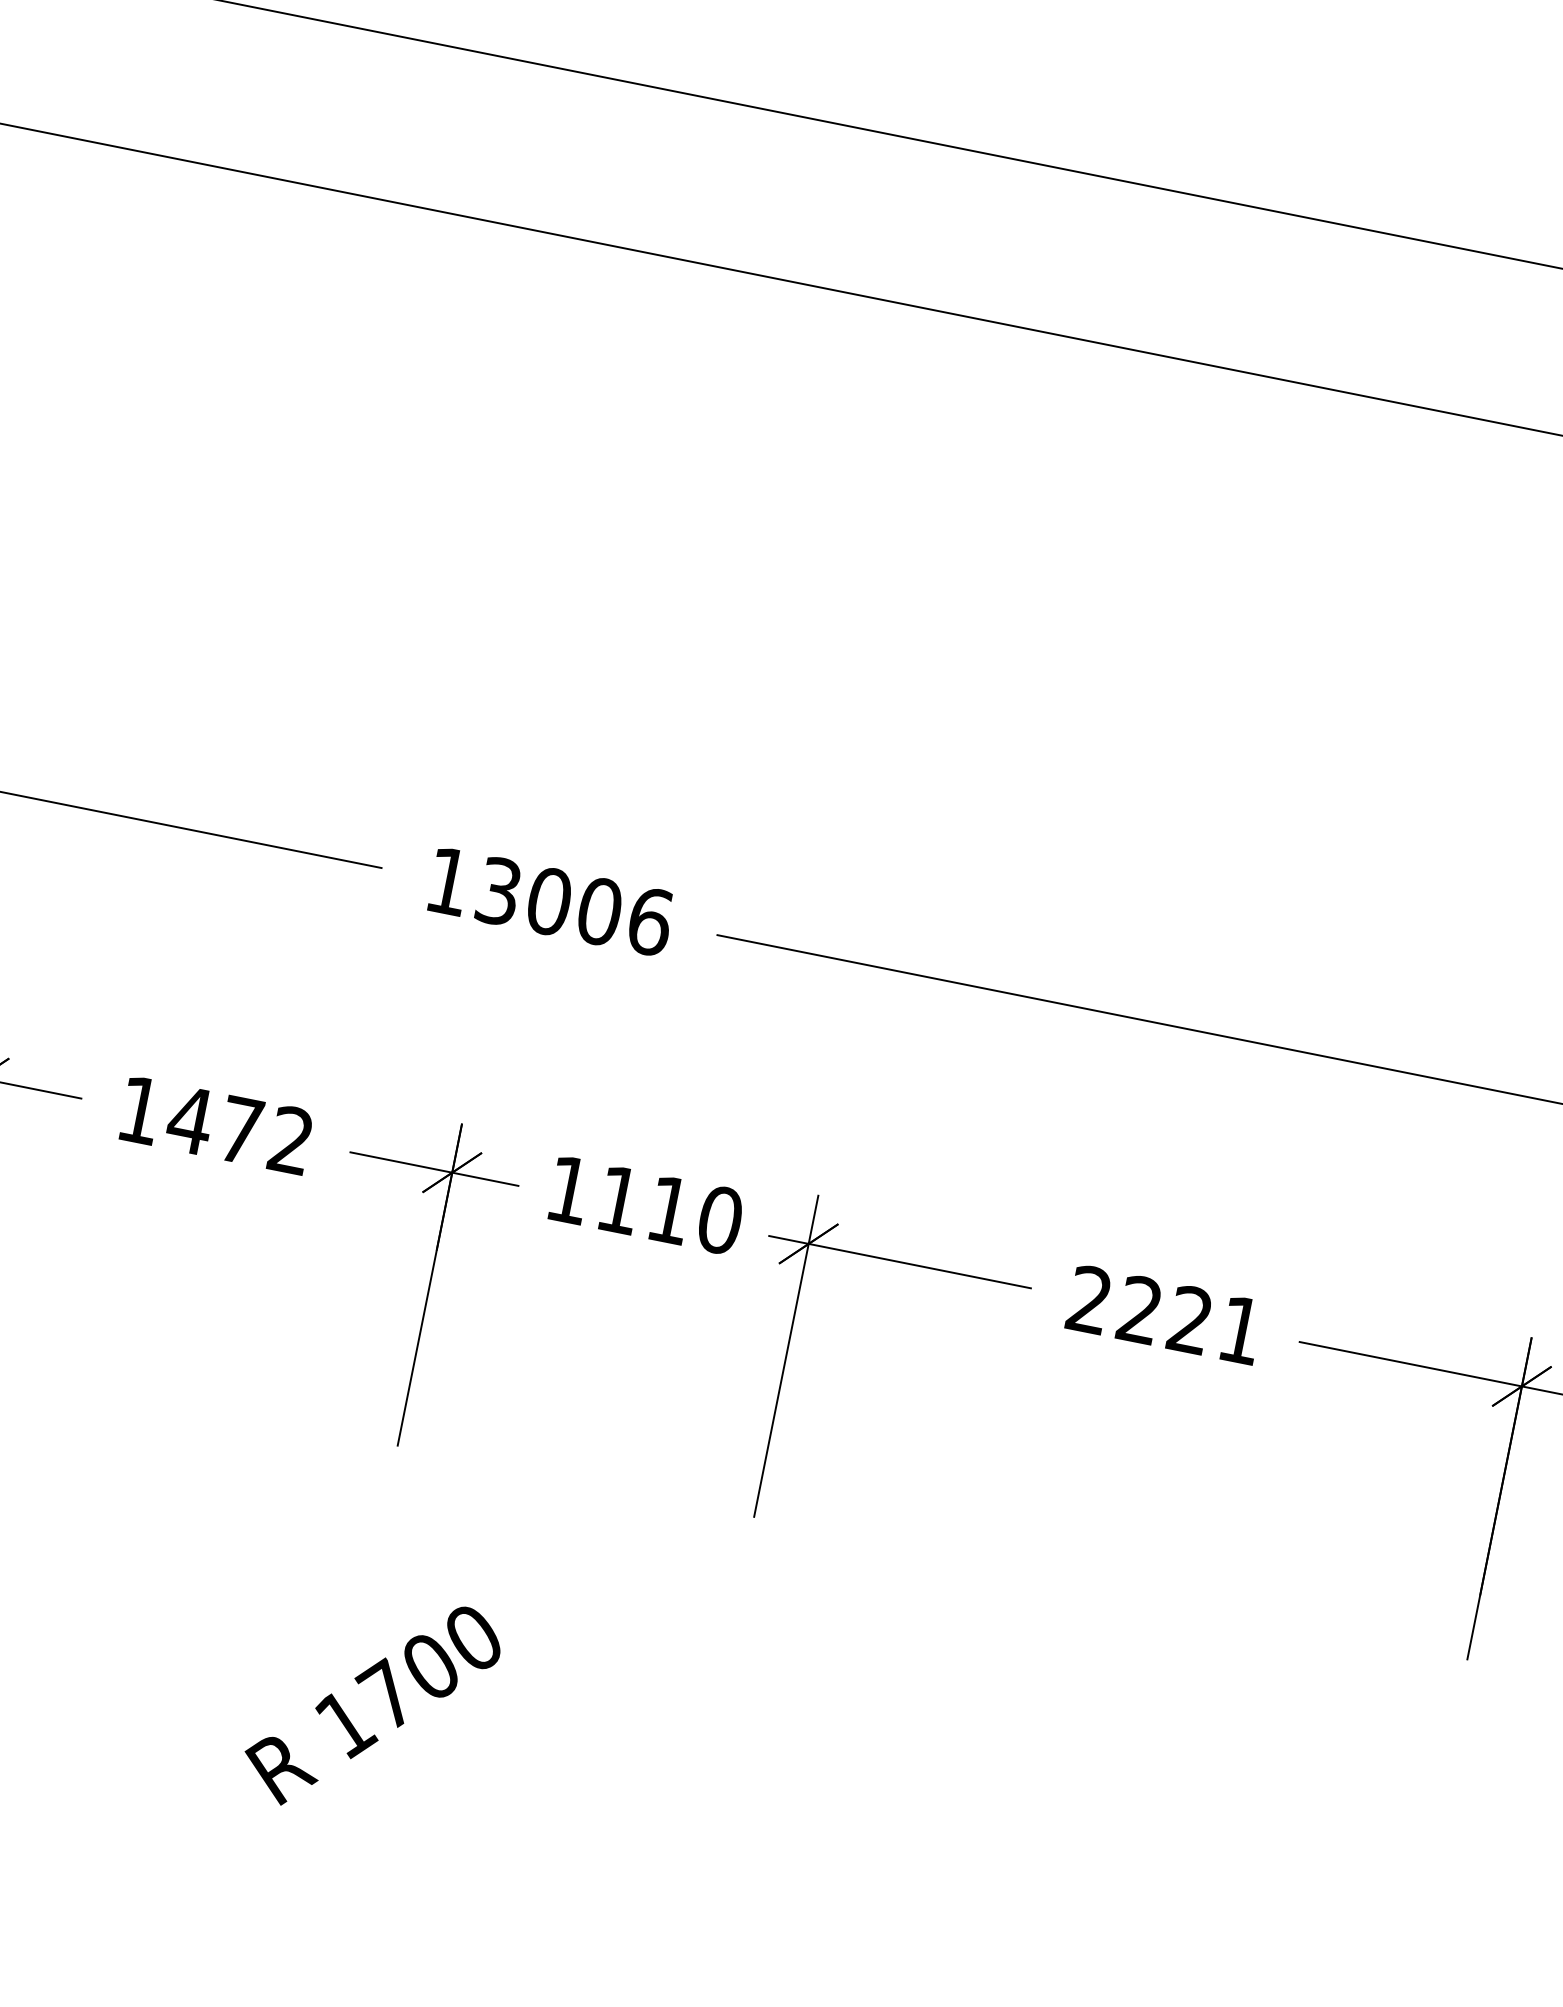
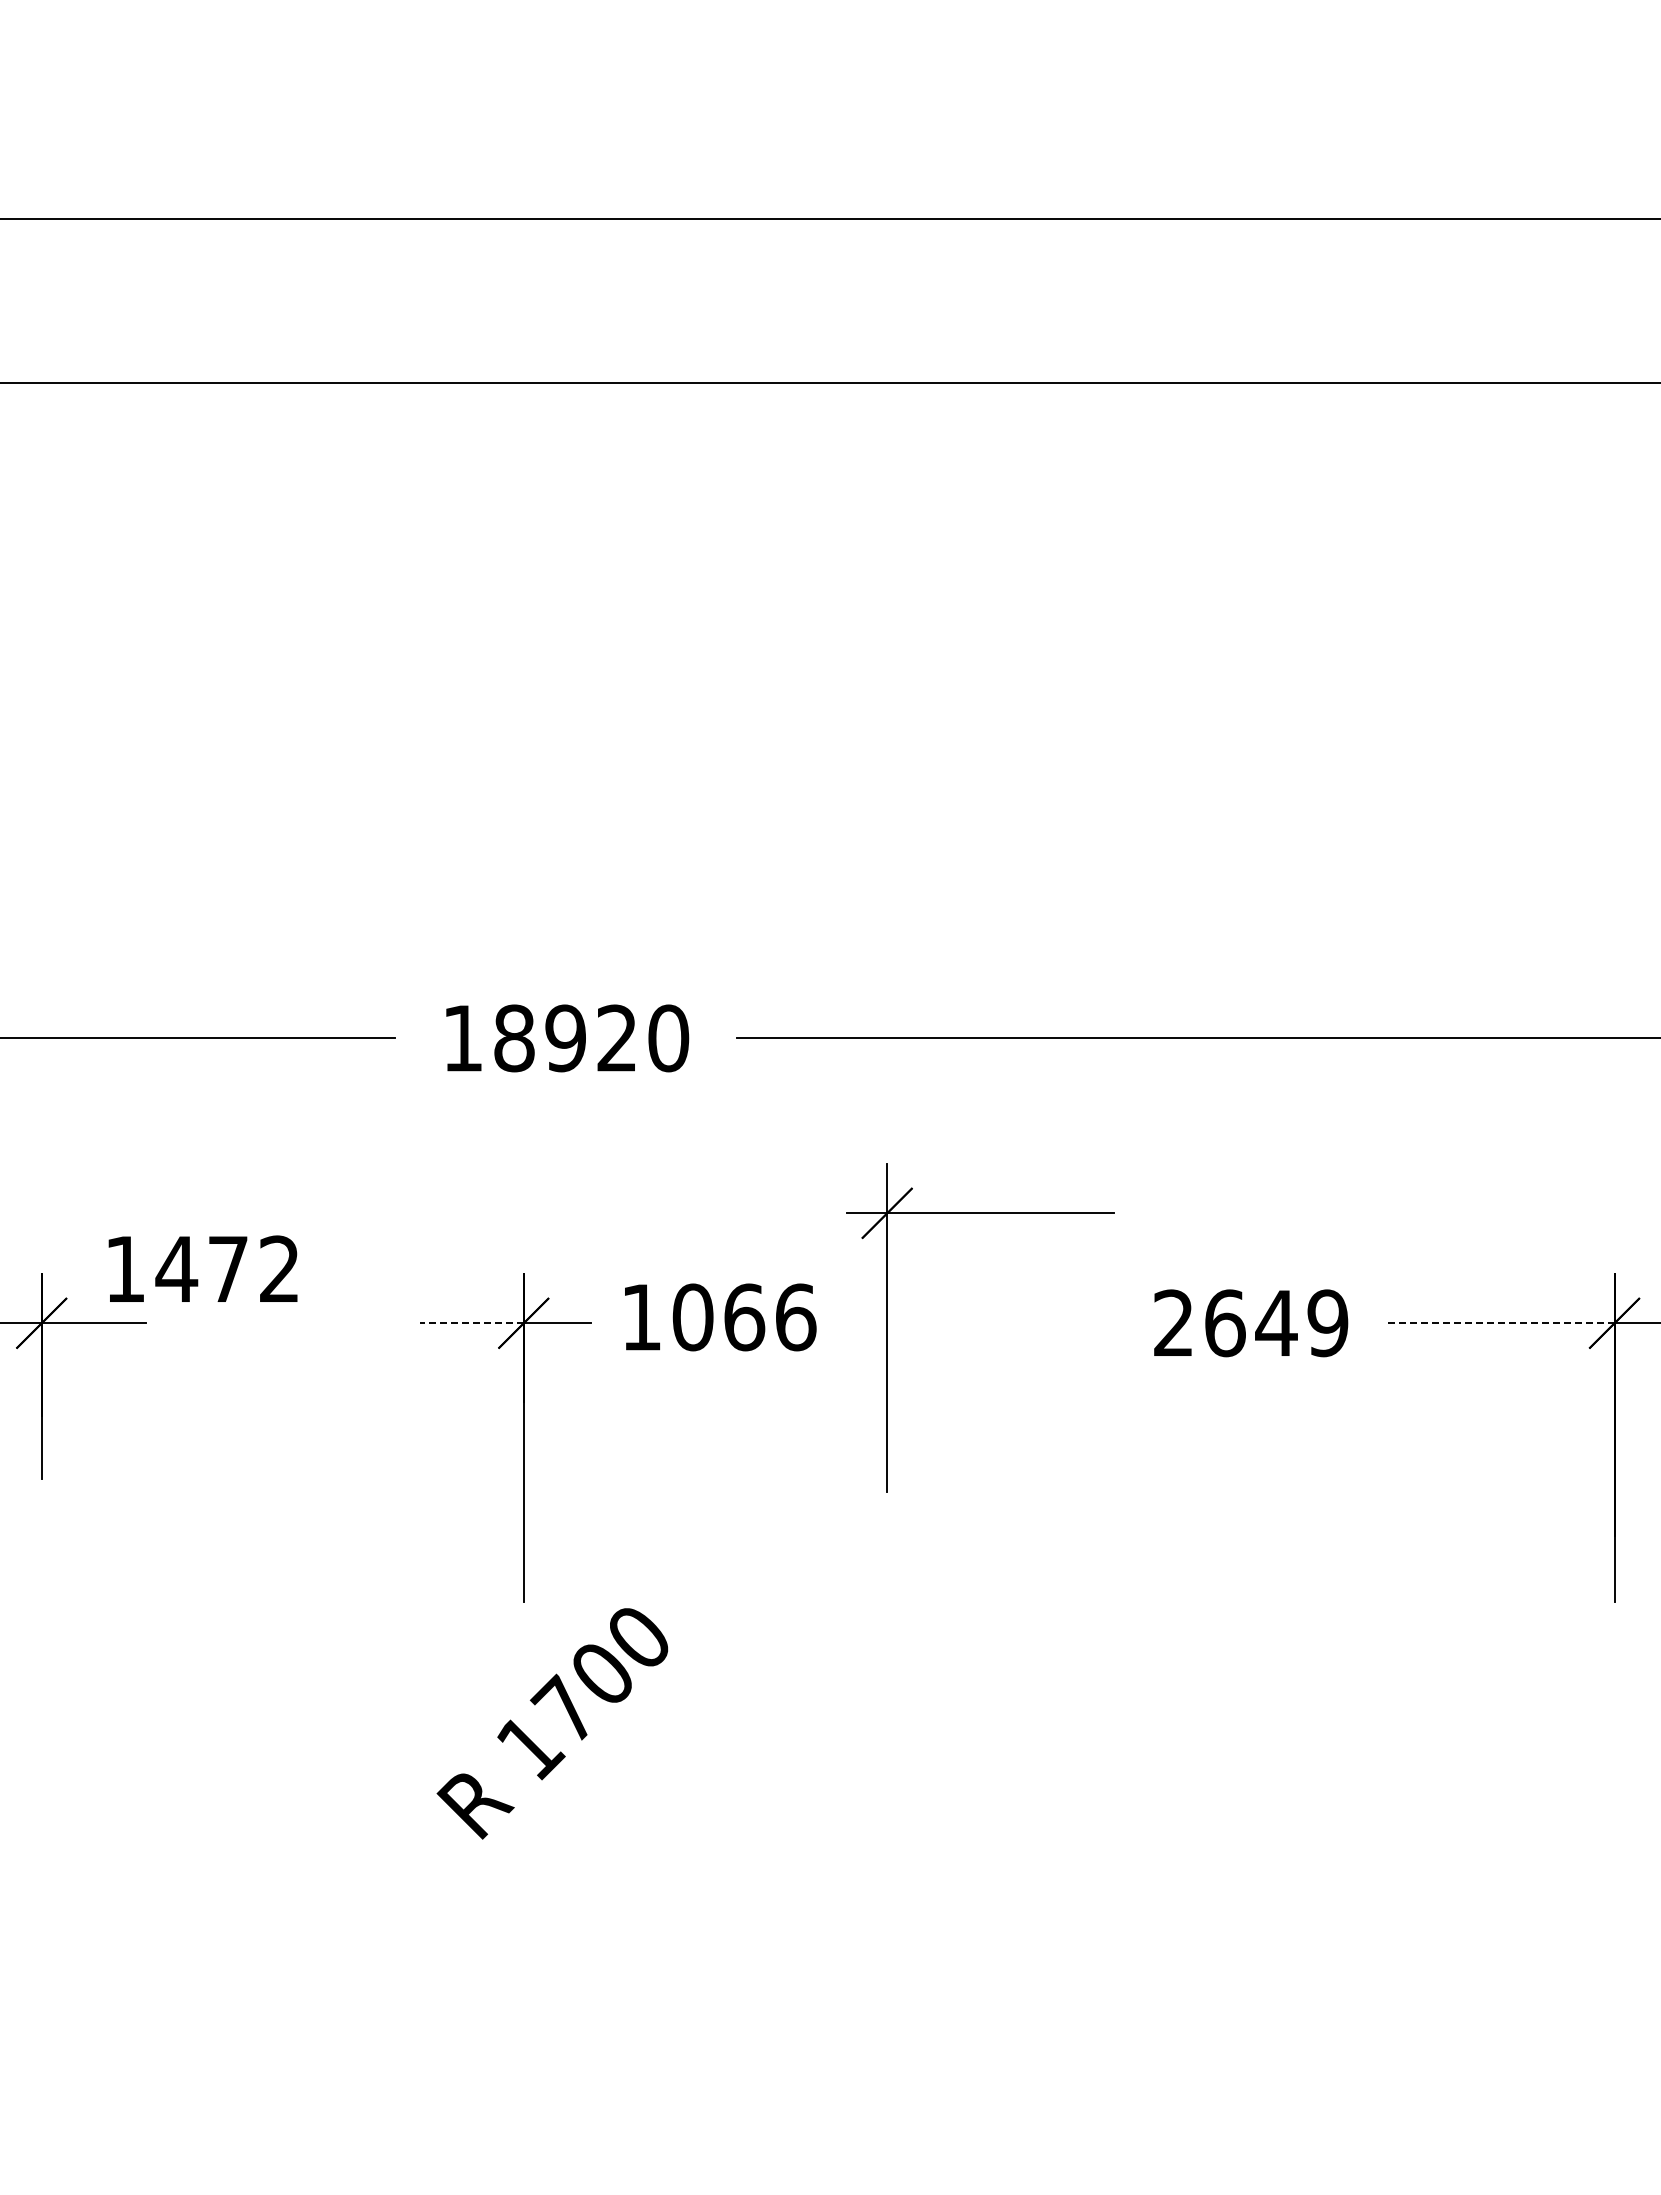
text: (574, 906) -> (591, 1038), 13006 -> 18920
text: (215, 1124) -> (202, 1268), moved
line: (400, 1162) -> (471, 1323), solid -> dashed
text: (669, 1210) -> (744, 1317), 1110 -> 1066
text: (1190, 1320) -> (1276, 1323), 2221 -> 2649
part: (786, 1355) -> (887, 1327), moved
line: (1410, 1364) -> (1500, 1323), solid -> dashed
text: (372, 1705) -> (552, 1723), moved

